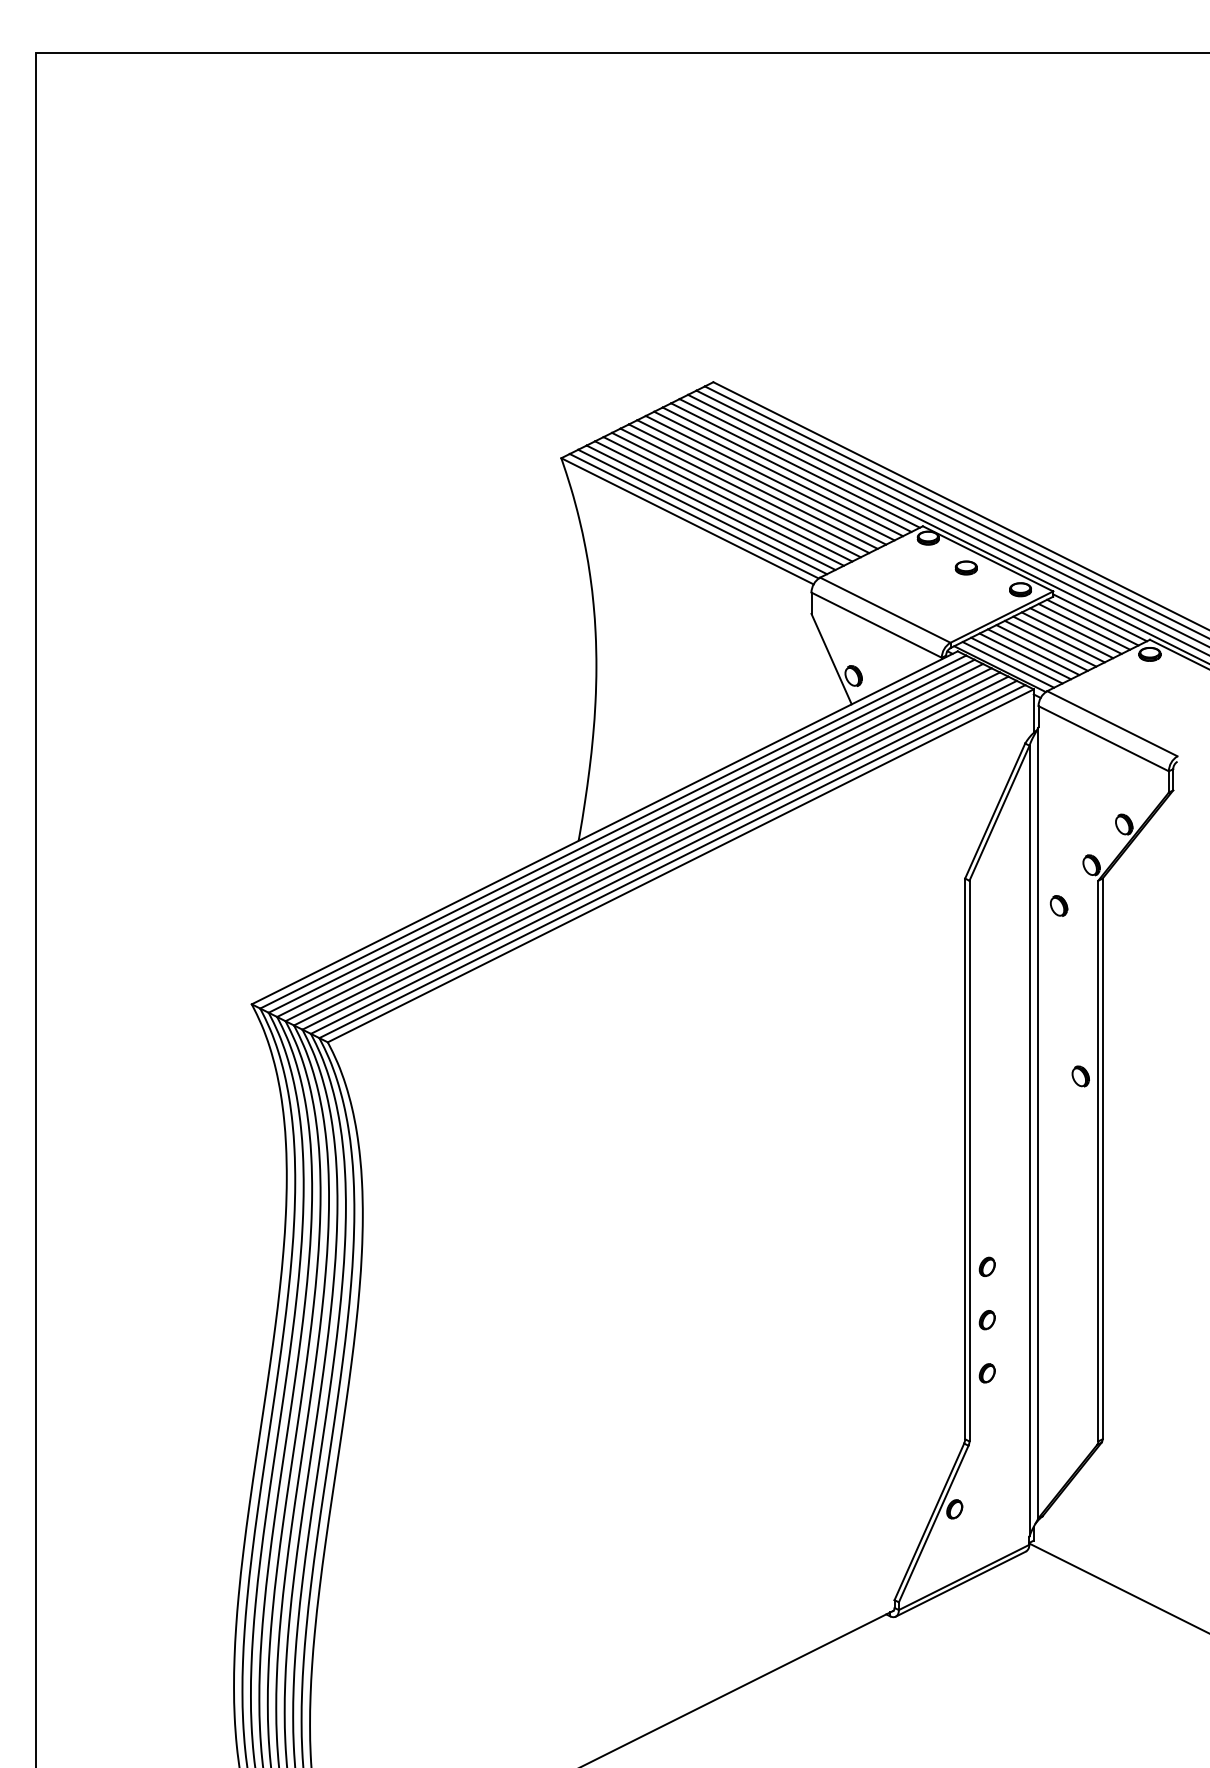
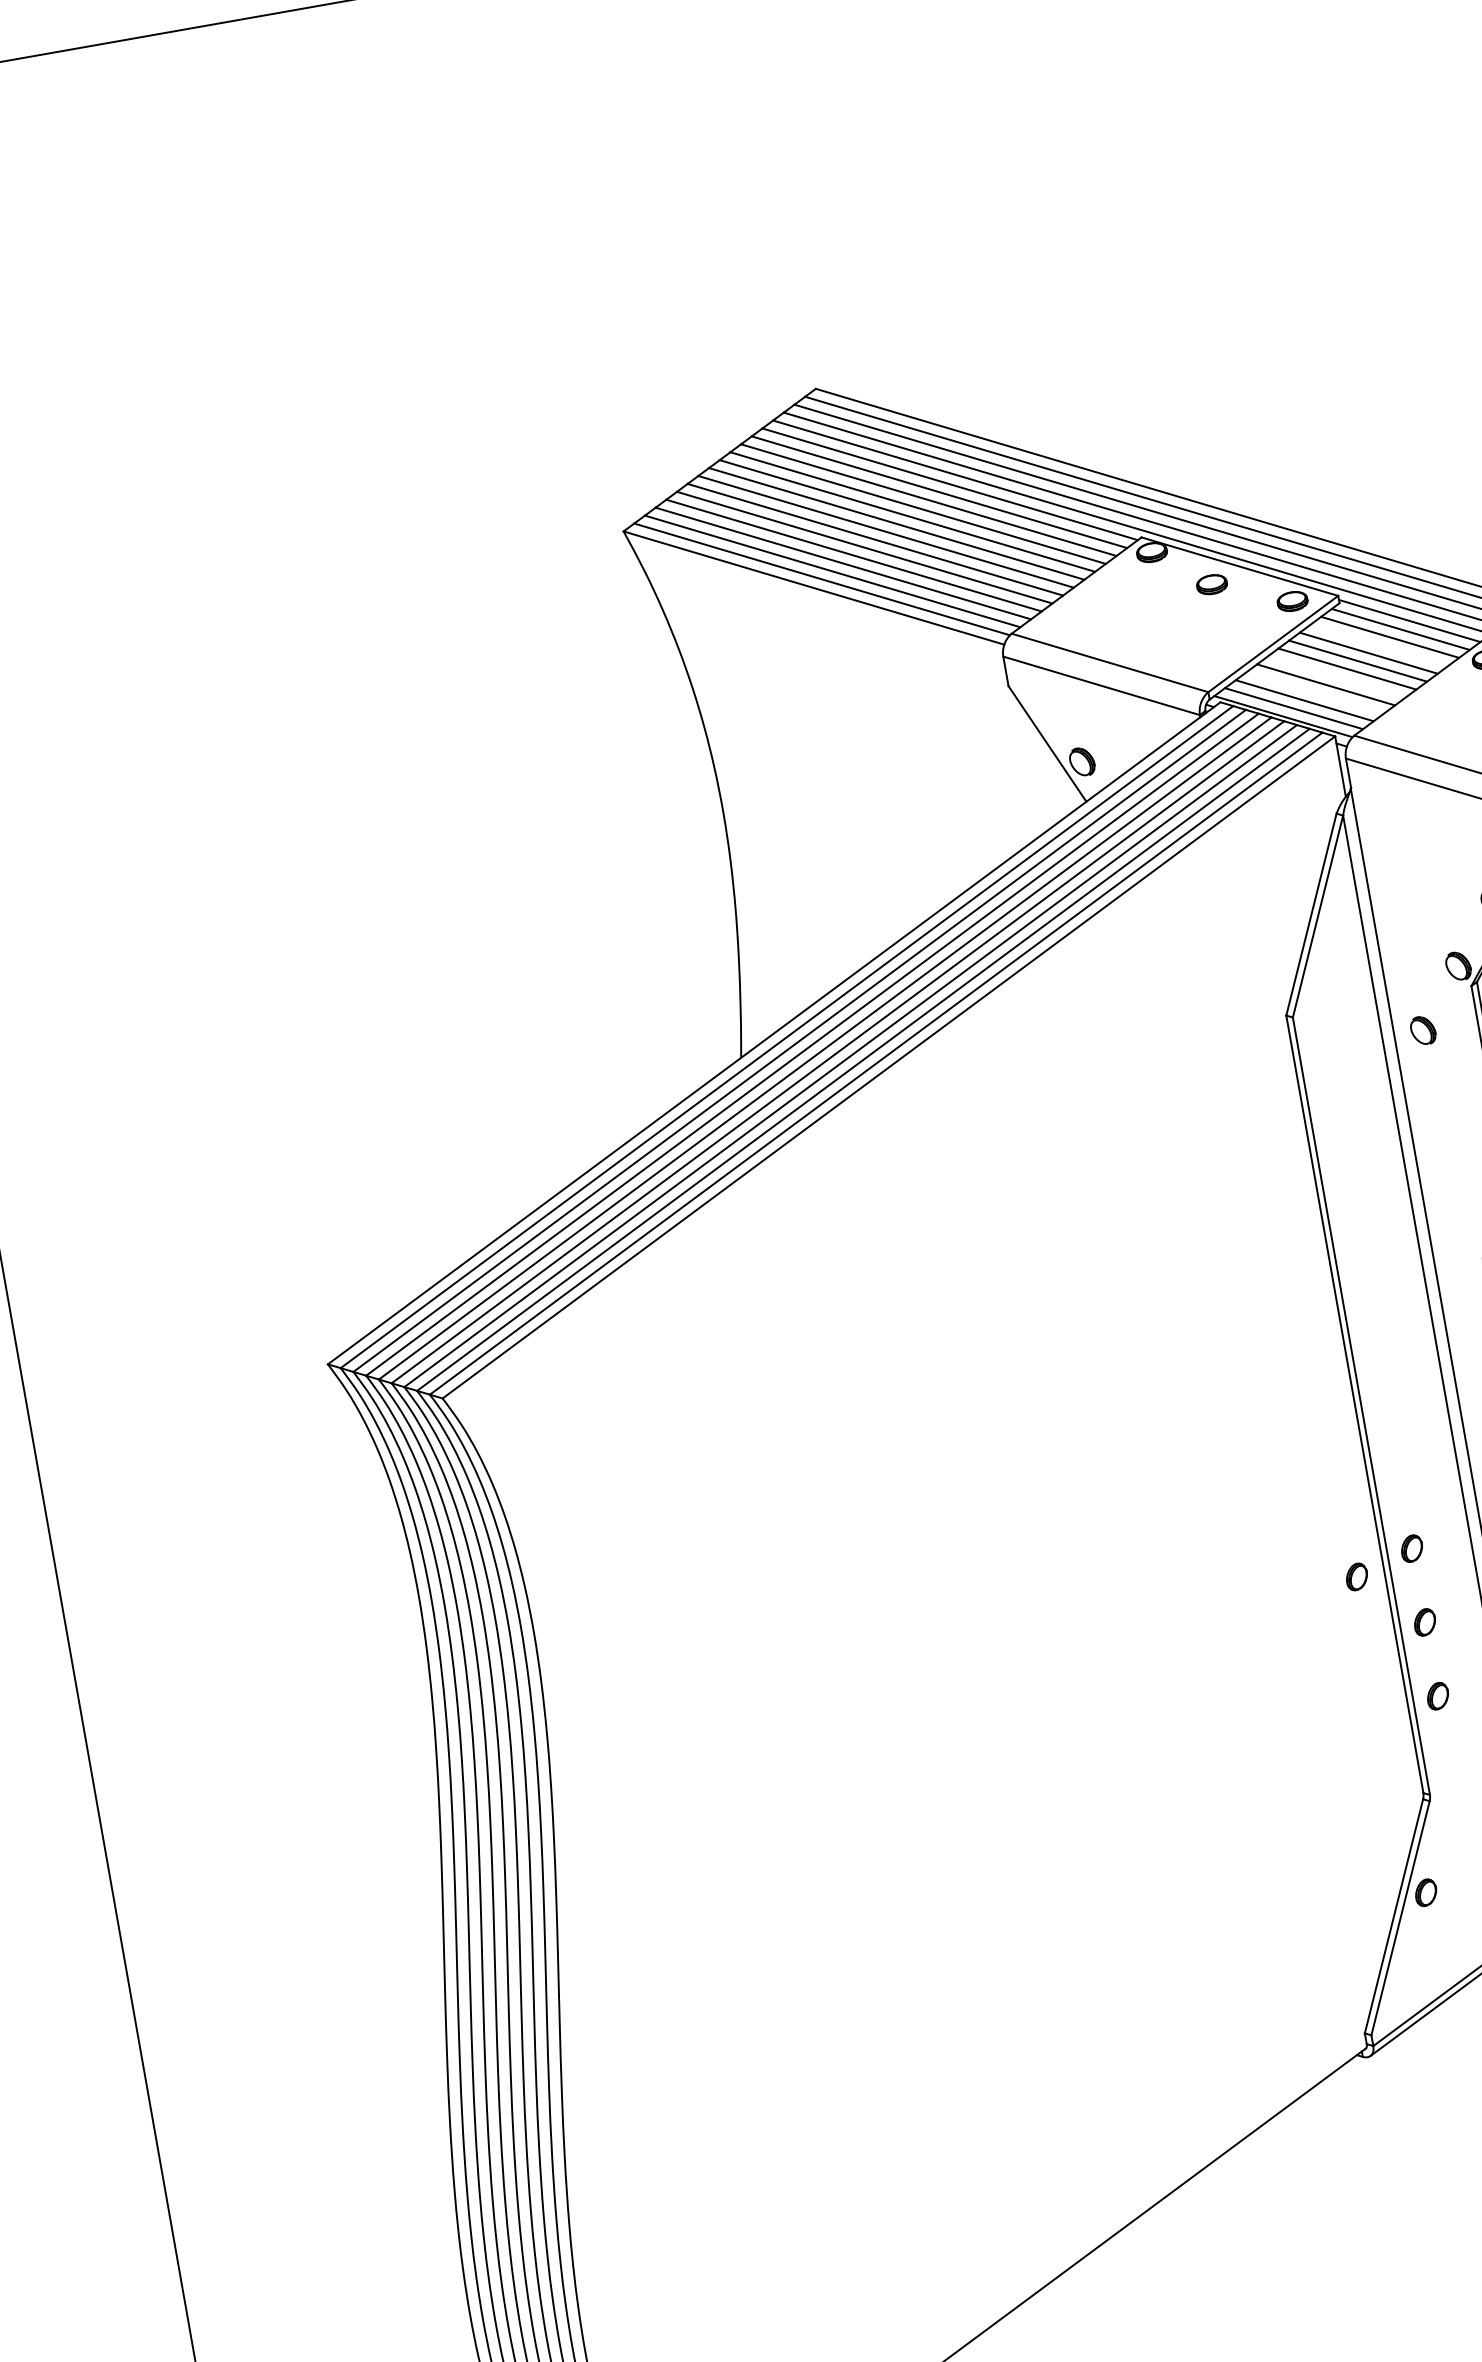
line: (1075, 630) -> (1378, 644), removed
line: (1041, 647) -> (1335, 676), removed
line: (1025, 656) -> (1315, 692), removed
part: (944, 1279) -> (1355, 1576), added

